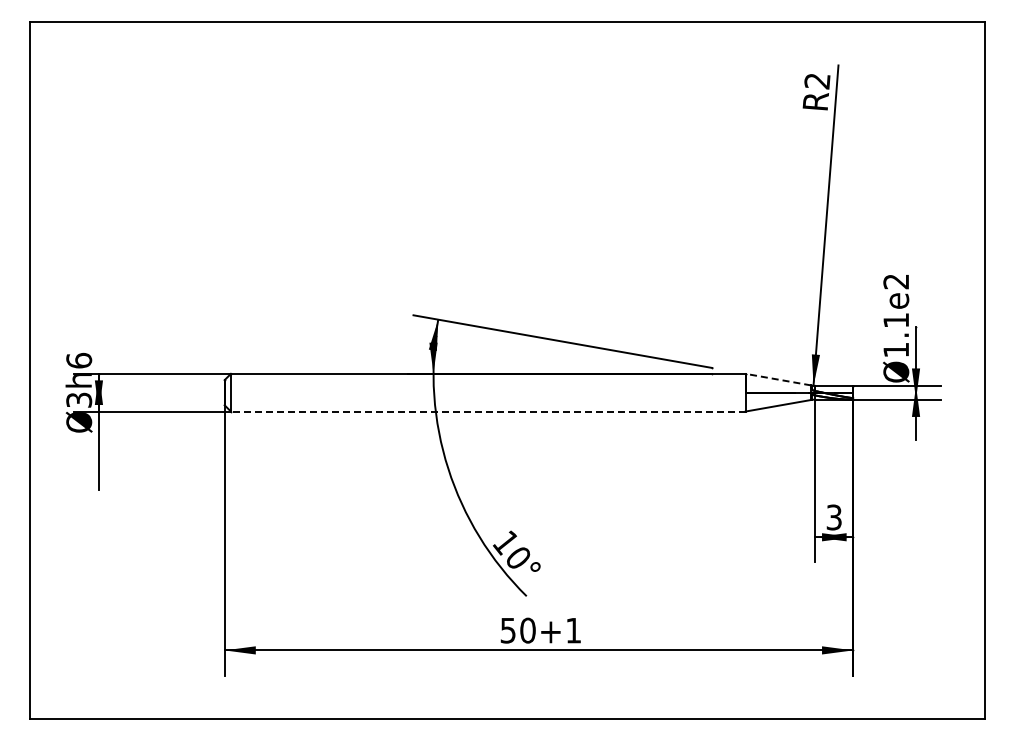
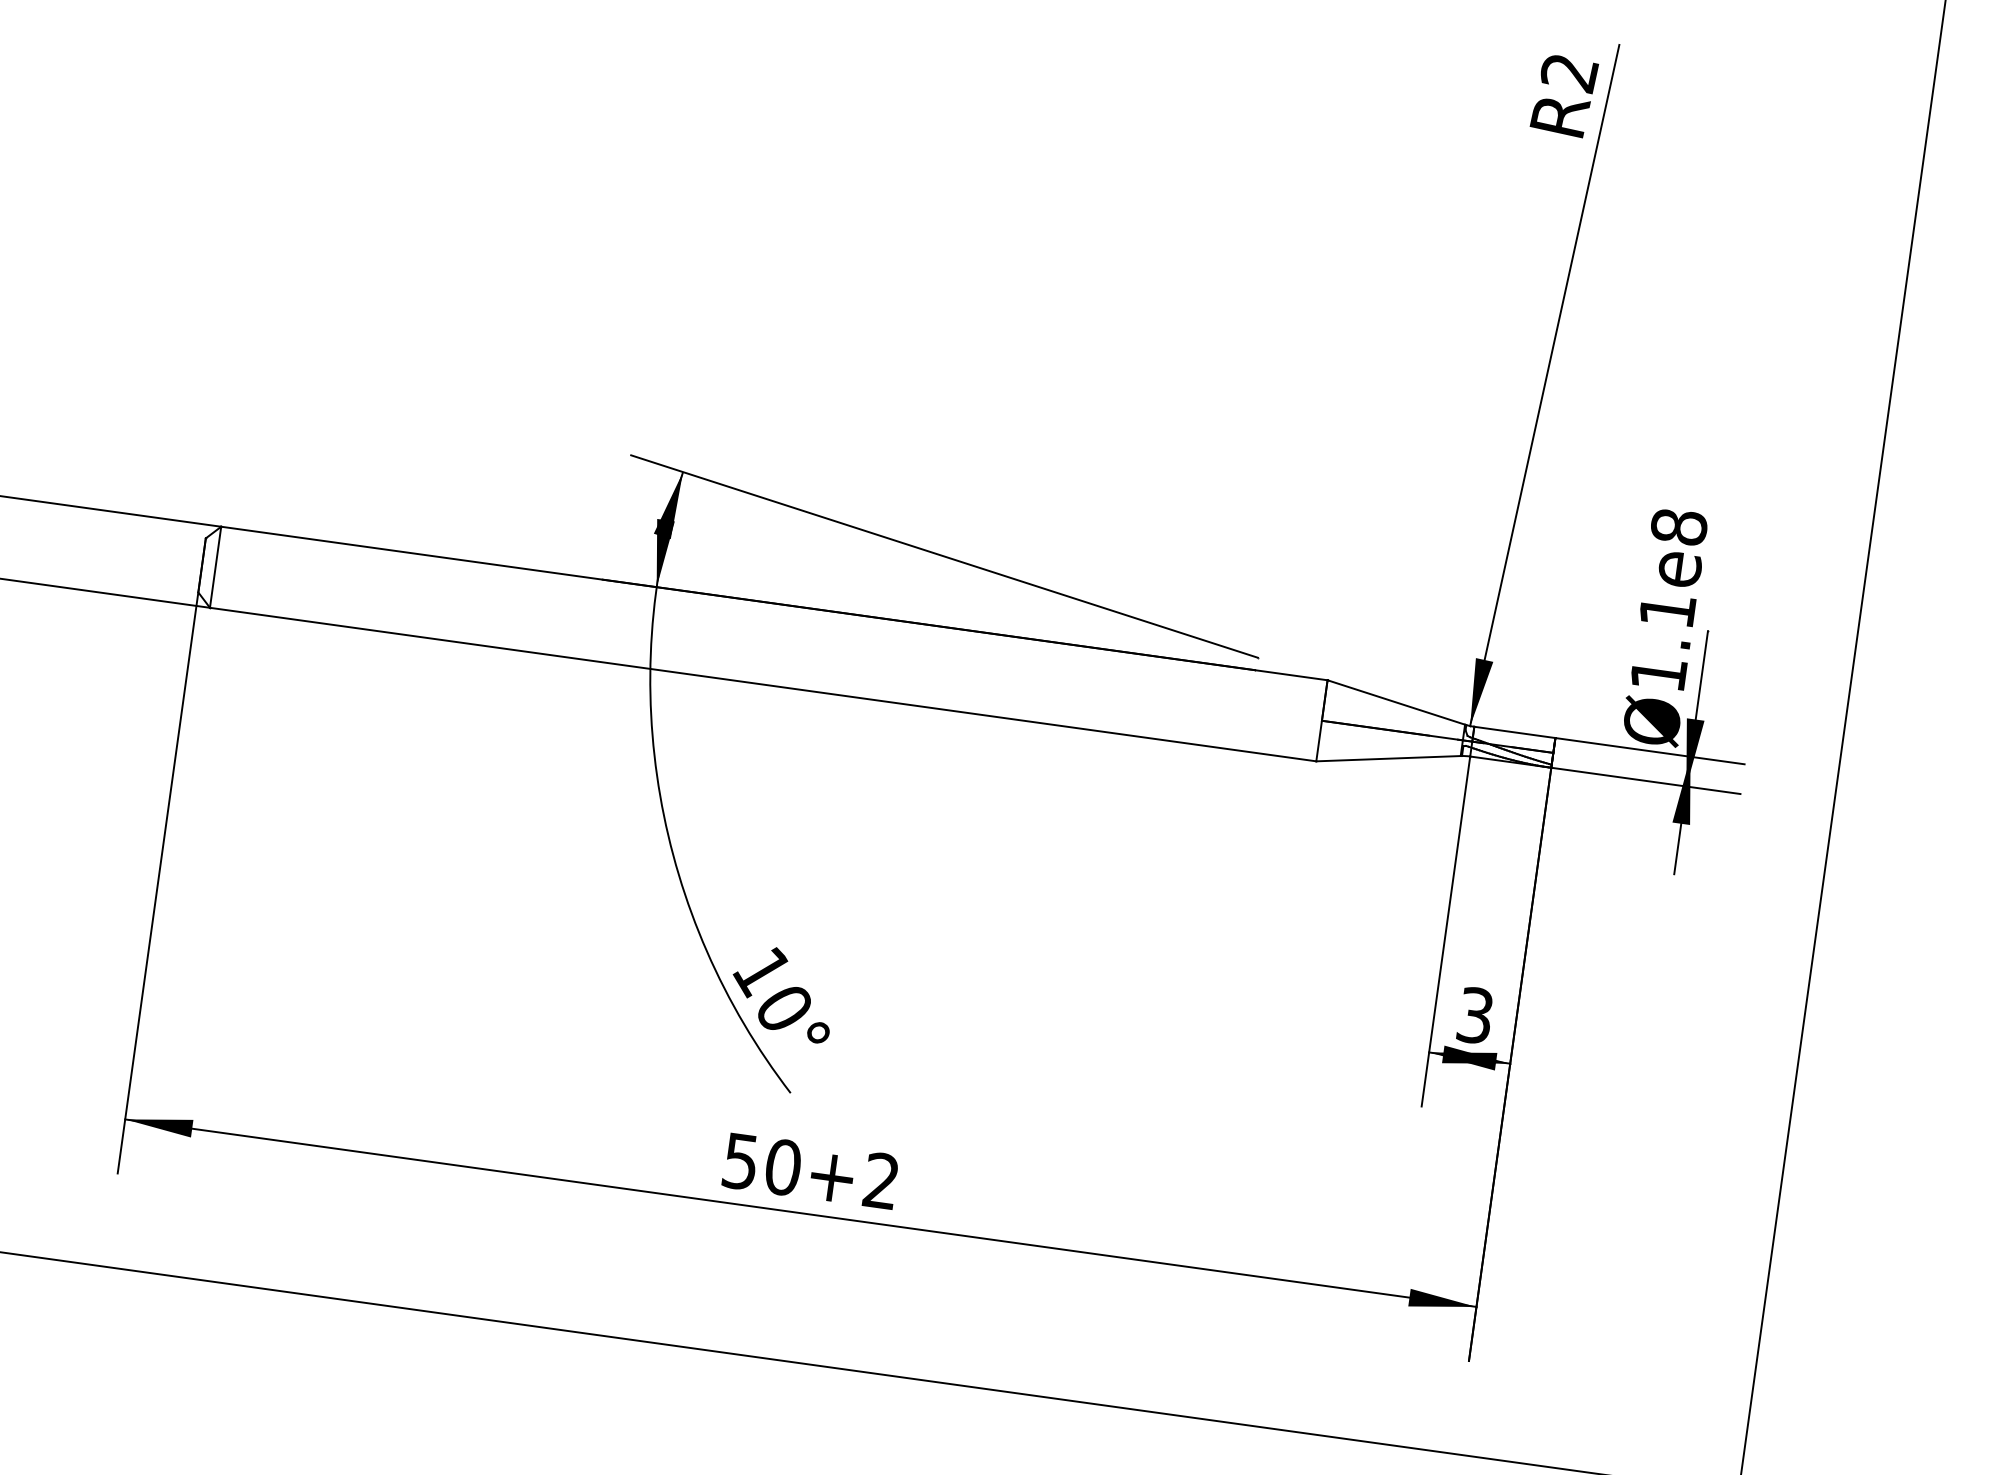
text: (896, 281) -> (1679, 526), Ø1.1e2 -> Ø1.1e8
line: (777, 379) -> (1394, 701), dashed -> solid
line: (487, 411) -> (761, 684), dashed -> solid
text: (573, 630) -> (881, 1180), 50+1 -> 50+2

